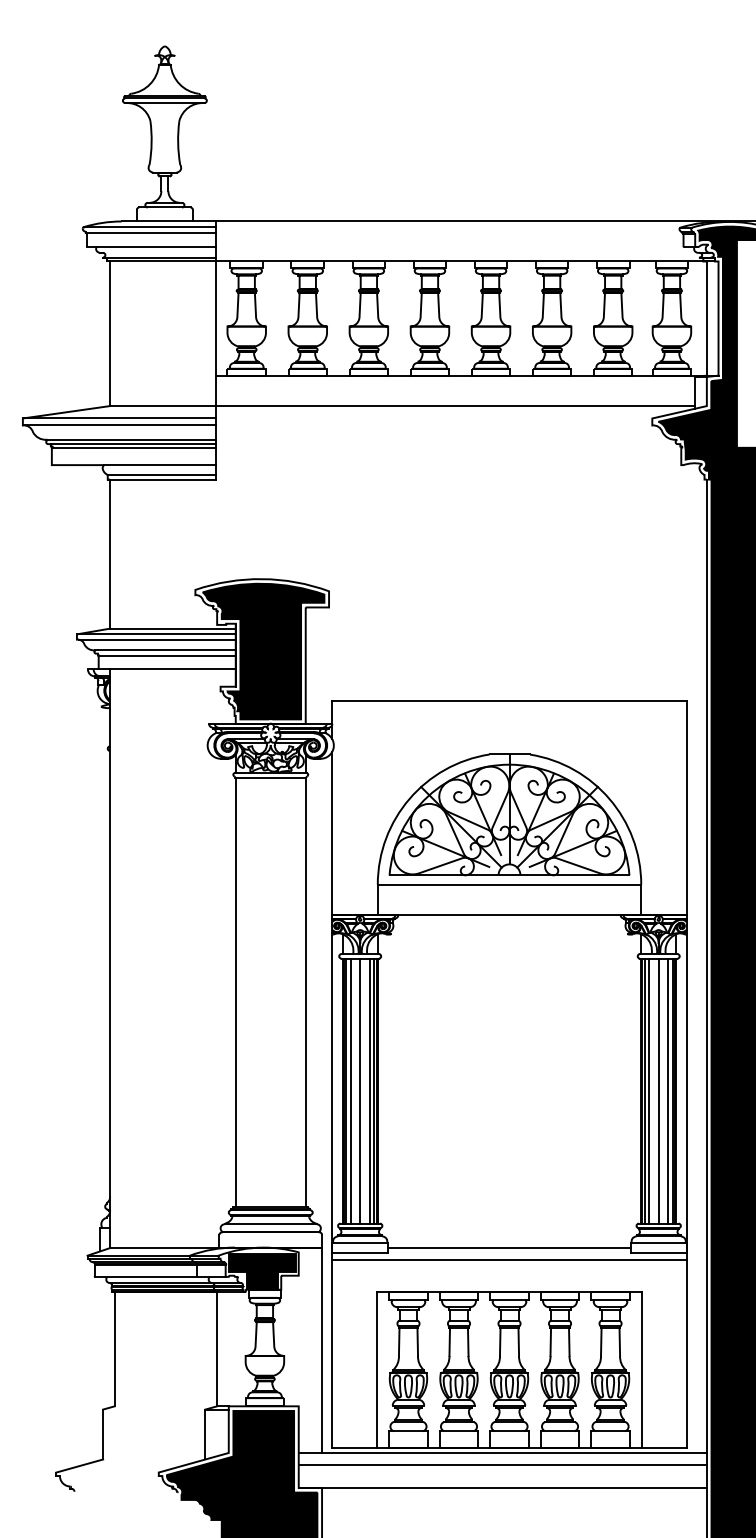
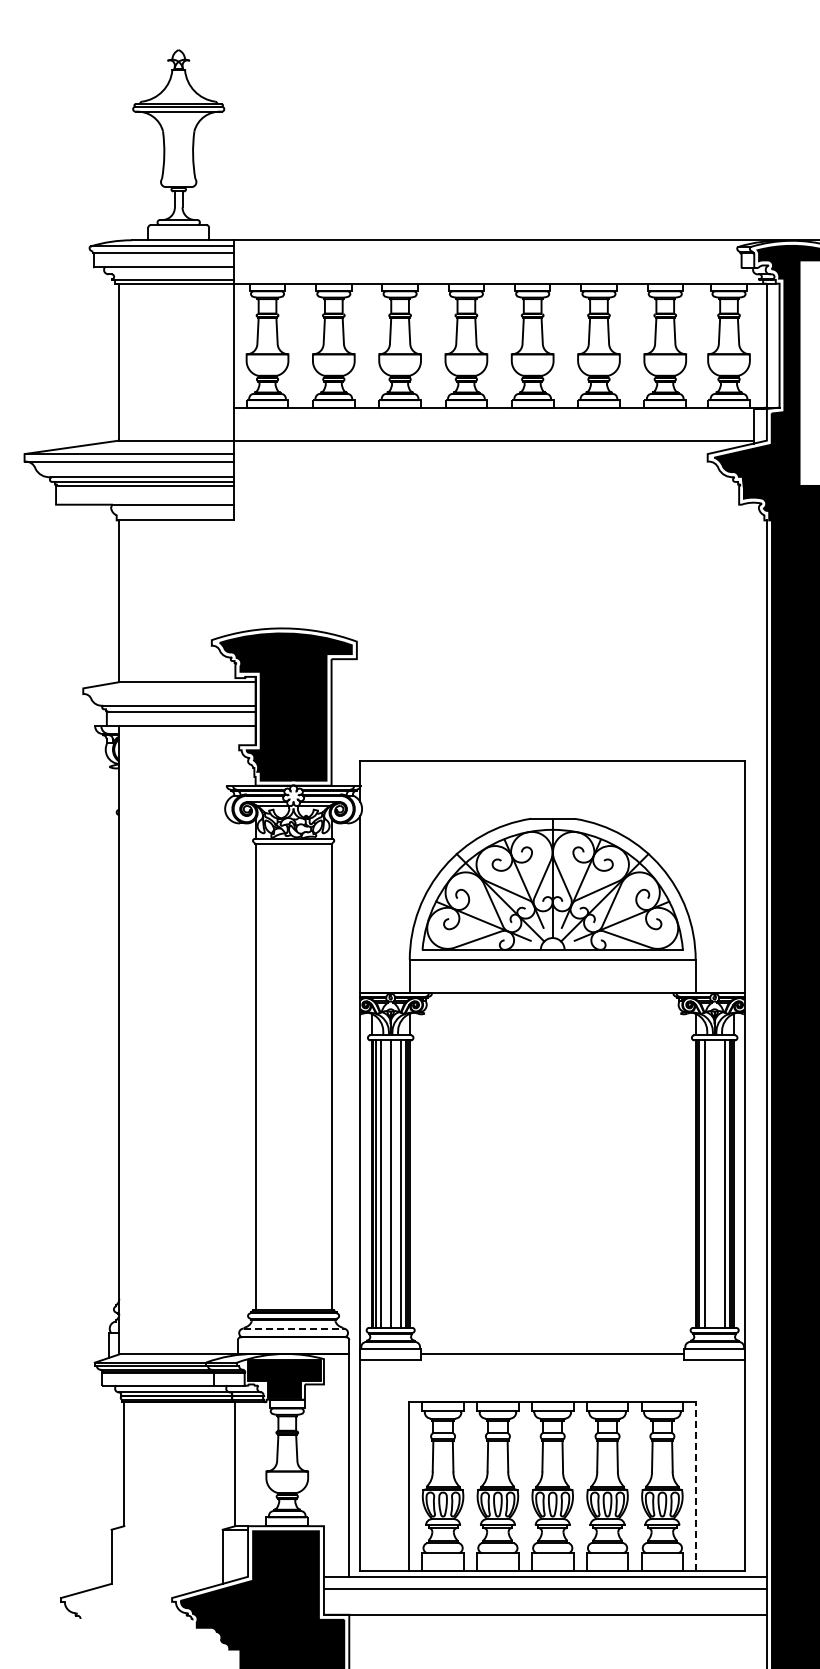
line: (161, 475) -> (175, 515), removed
line: (156, 634) -> (169, 688), removed
line: (157, 640) -> (170, 694), removed
line: (658, 1090) -> (714, 1183), removed
line: (271, 1224) -> (294, 1328), solid -> dashed
line: (509, 1260) -> (552, 1367), removed
line: (641, 1369) -> (696, 1486), solid -> dashed

